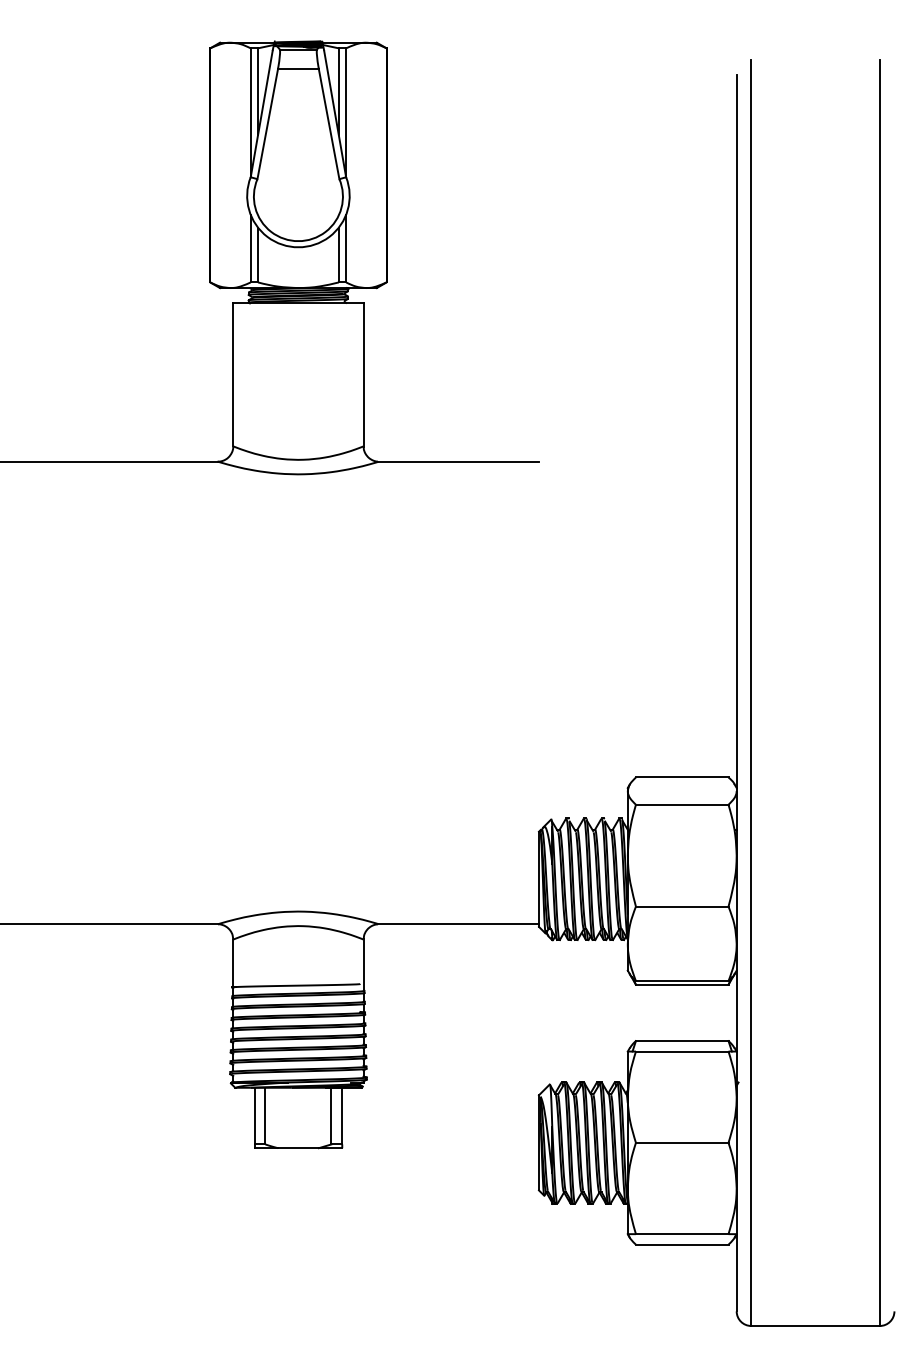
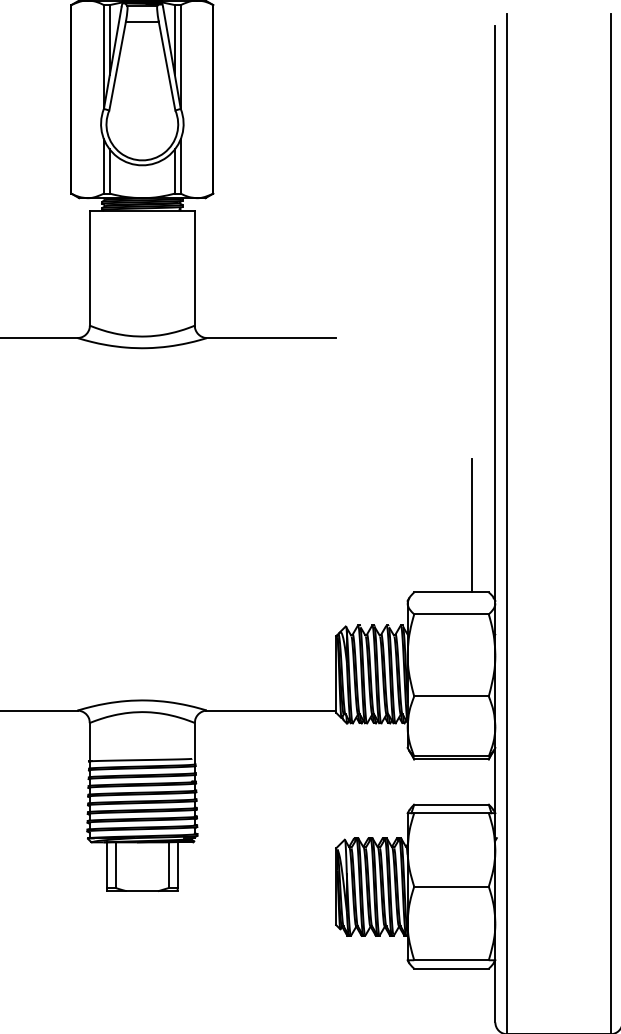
line: (707, 694) -> (471, 525), added

